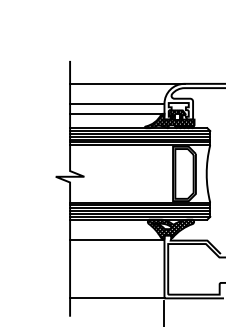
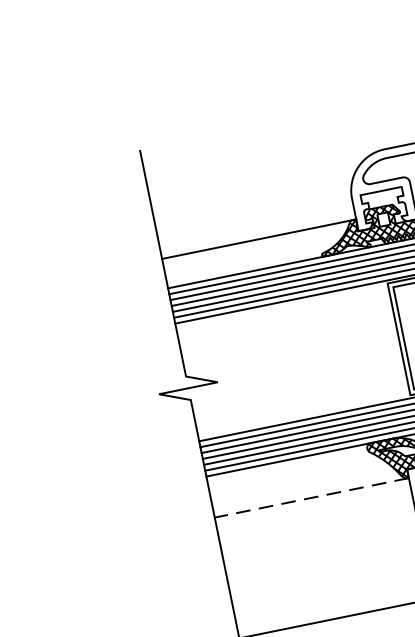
line: (127, 83) -> (267, 172), removed
line: (117, 103) -> (255, 217), removed
line: (116, 239) -> (310, 497), solid -> dashed

